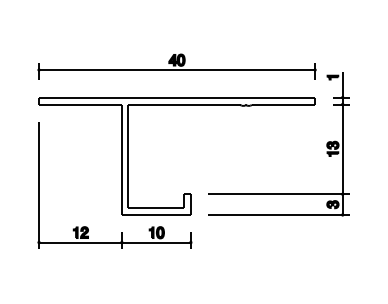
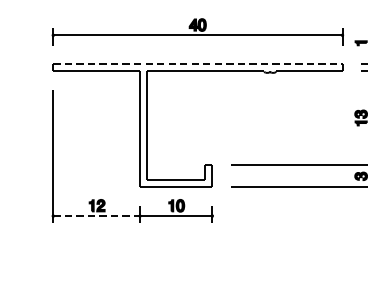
line: (177, 97) -> (198, 64), solid -> dashed
line: (80, 242) -> (96, 216), solid -> dashed

